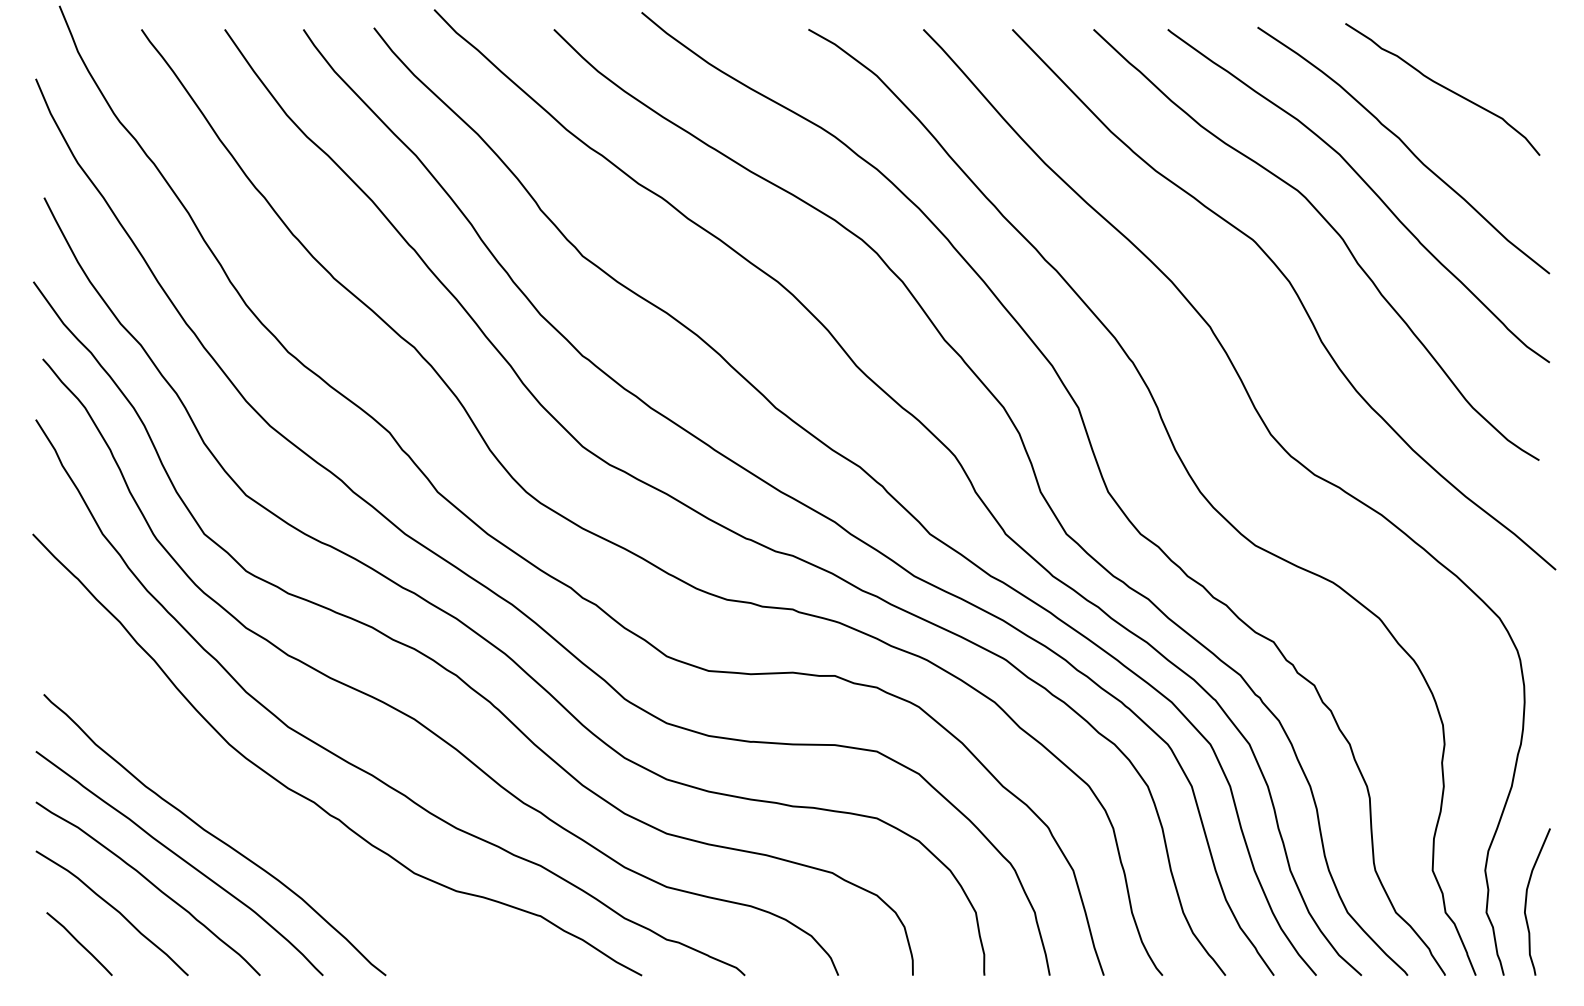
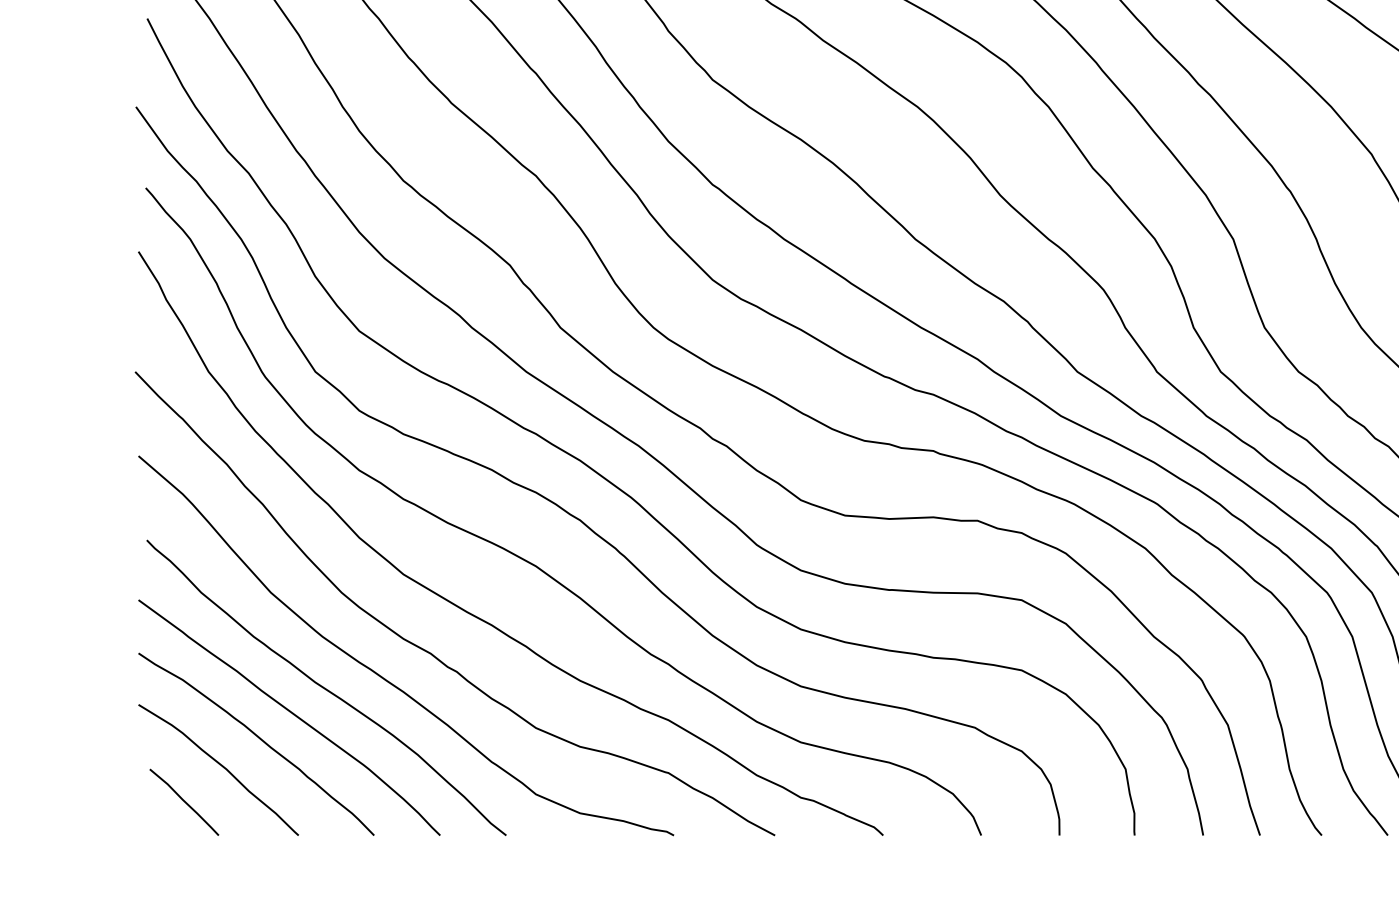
curve: (270, 825) -> (384, 677), added

